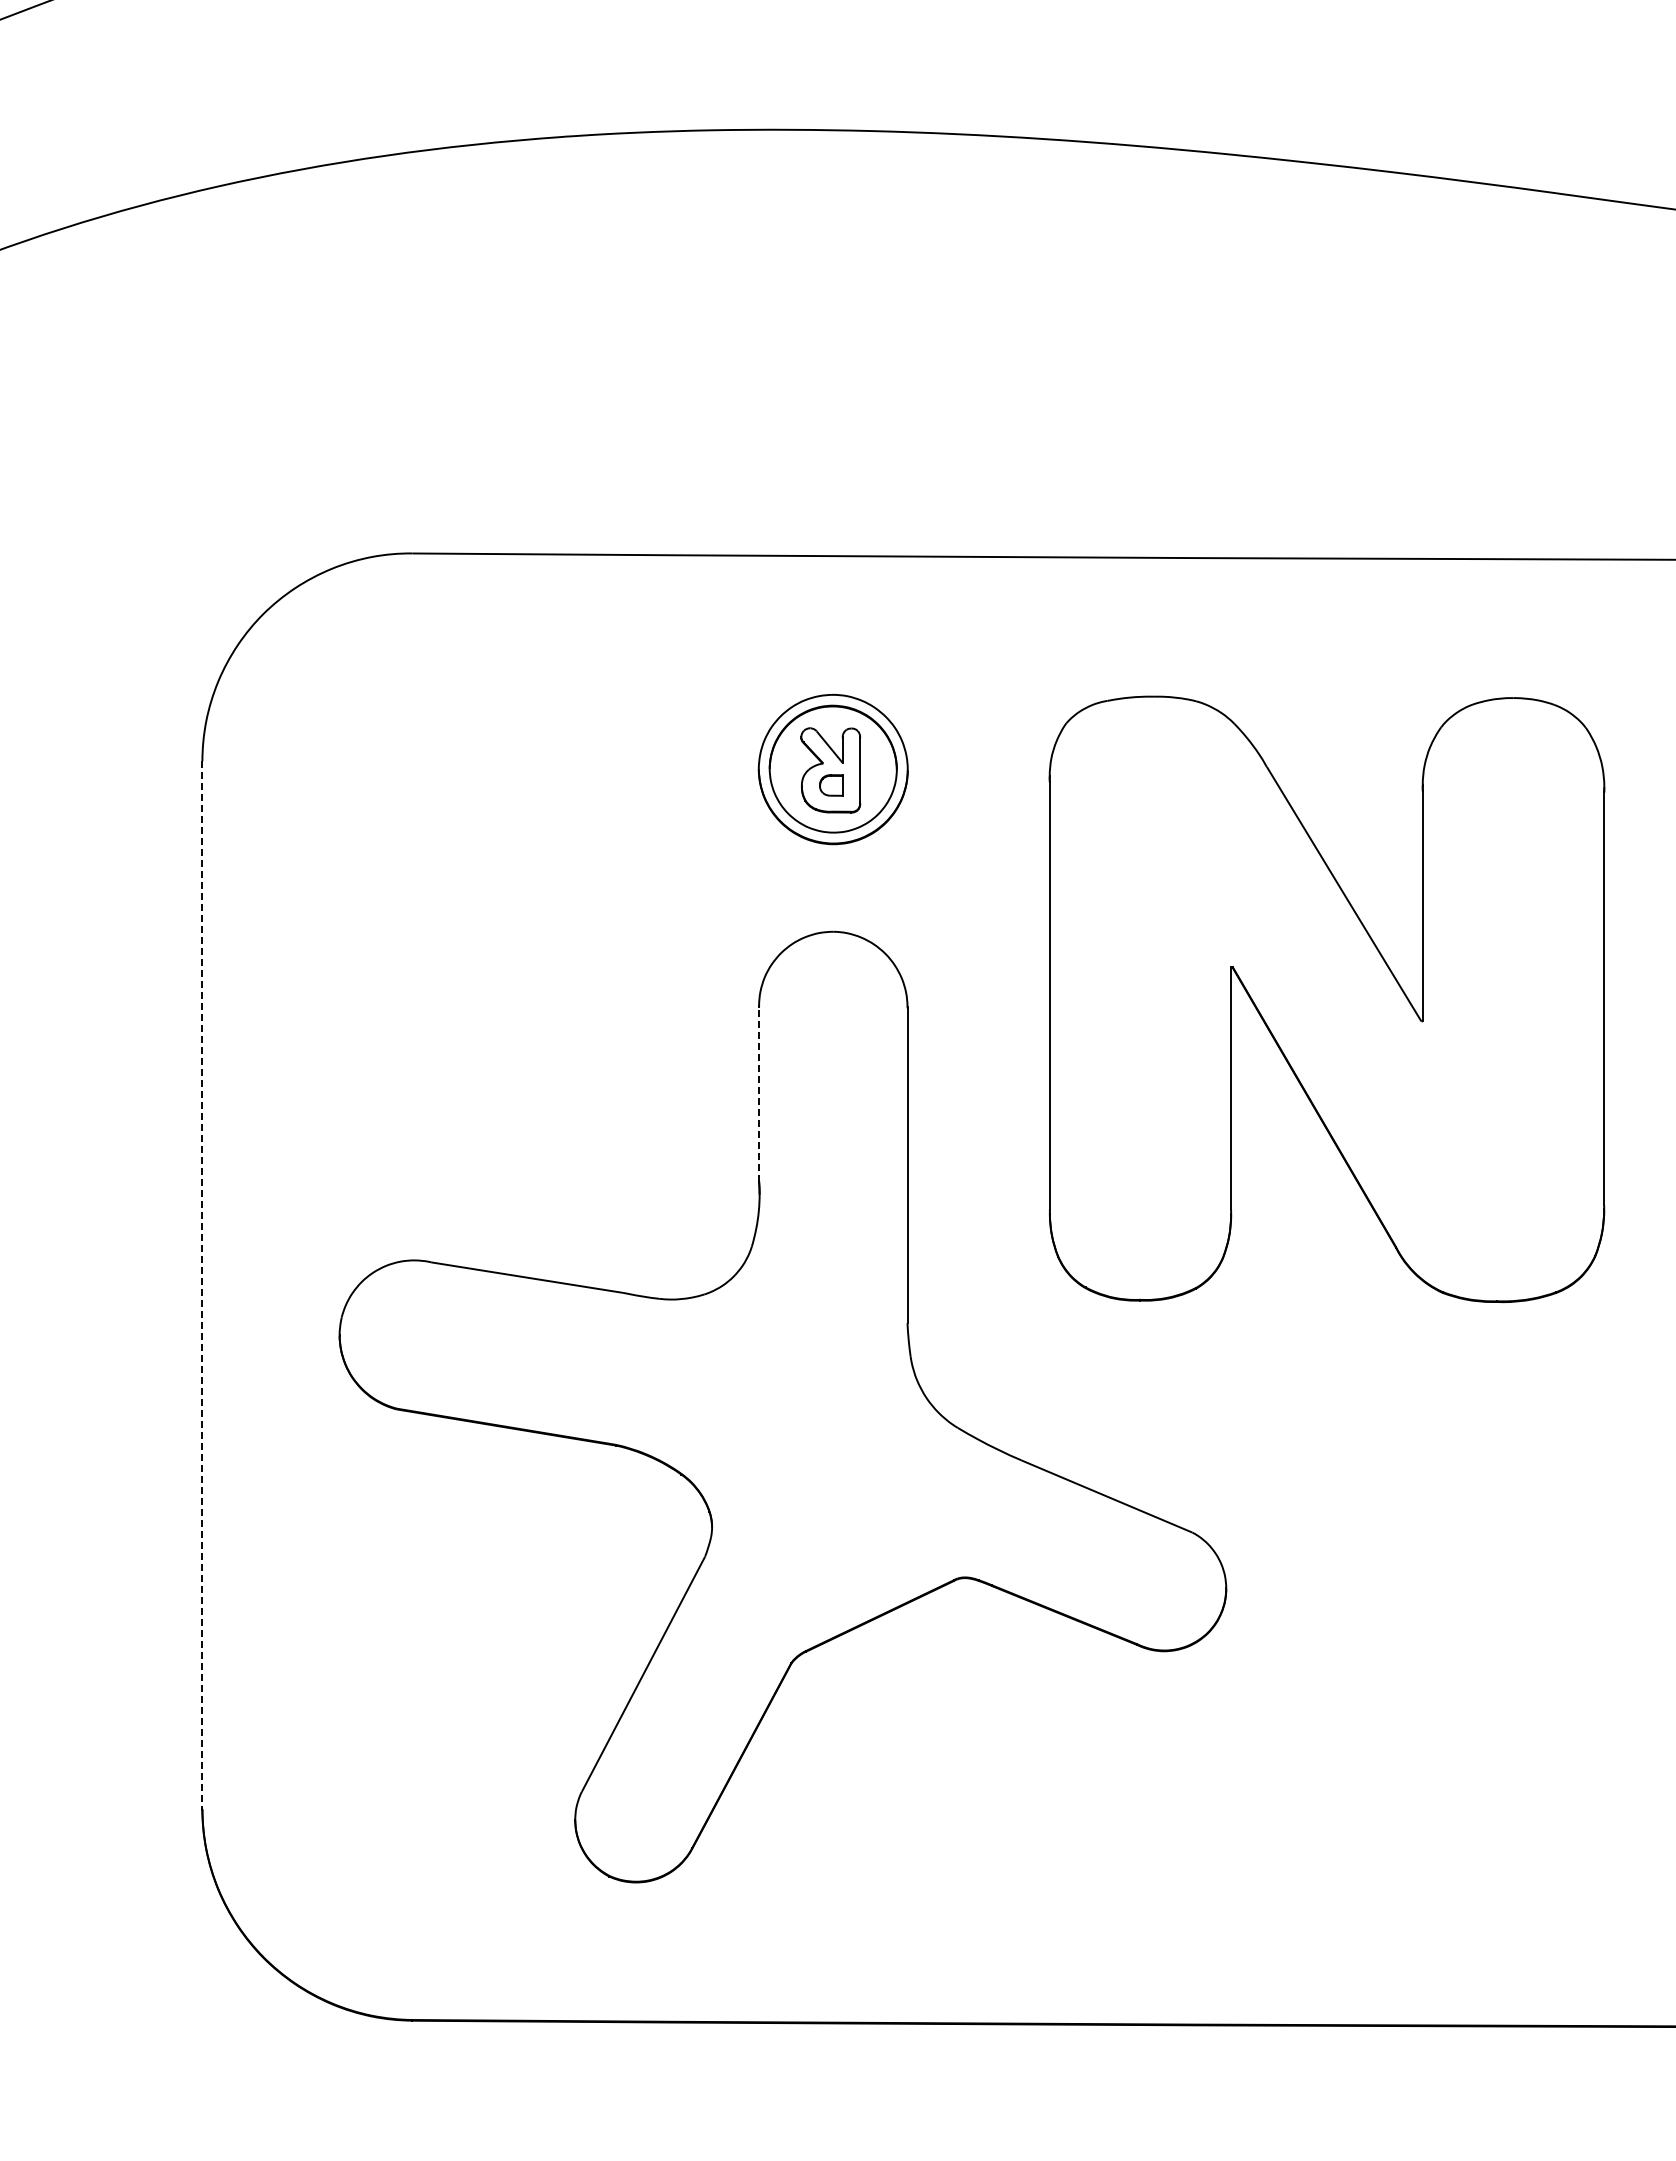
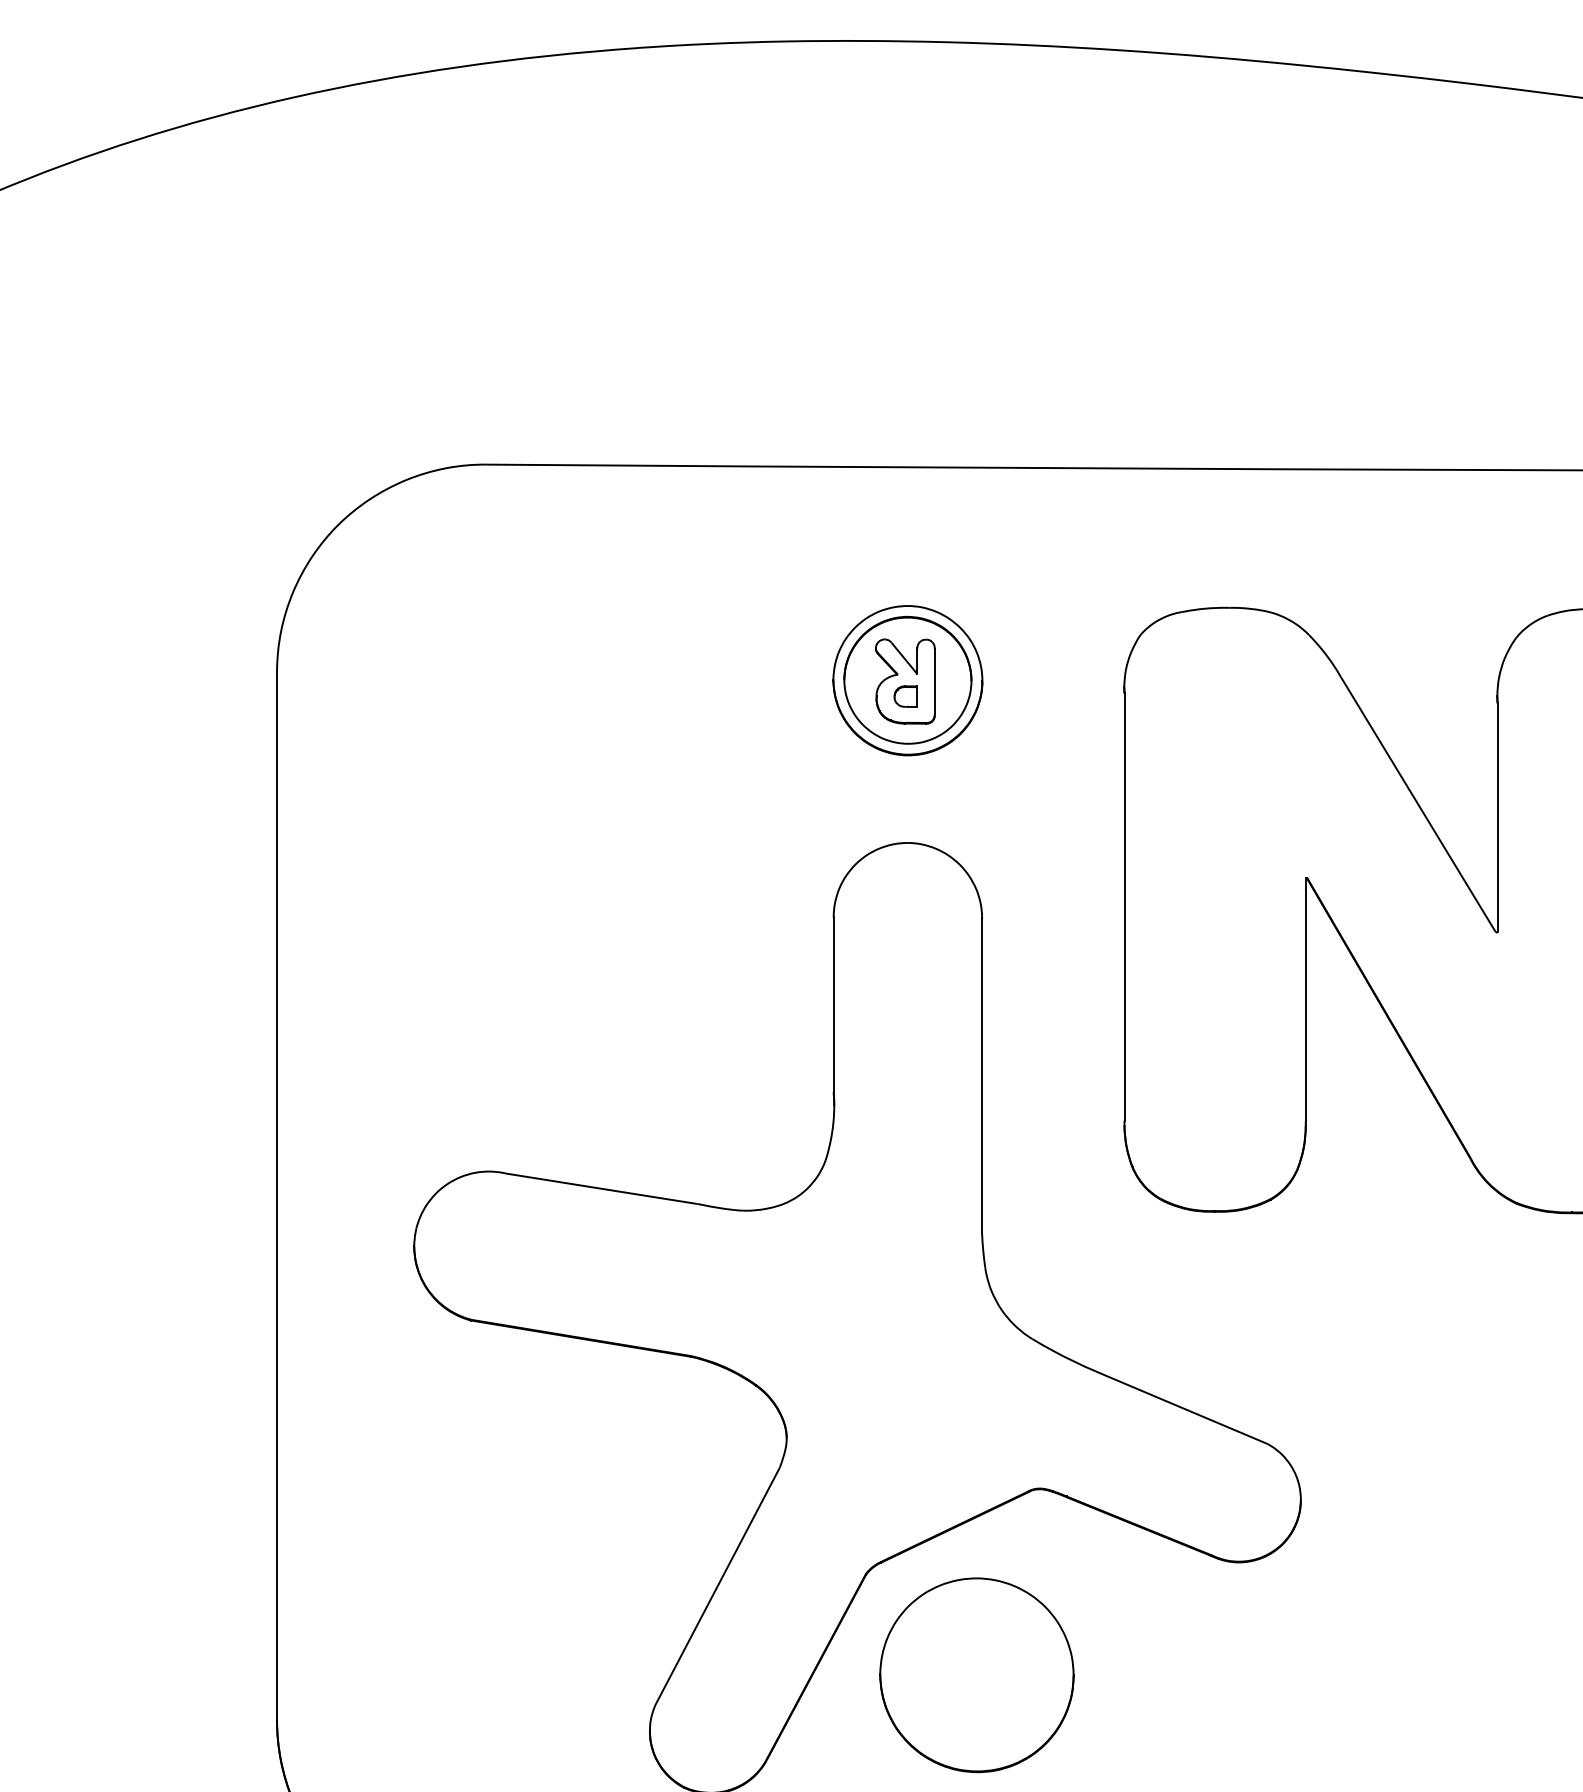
line: (759, 1093) -> (834, 1004), dashed -> solid
line: (202, 1285) -> (277, 1196), dashed -> solid
part: (901, 1763) -> (976, 1674), added

